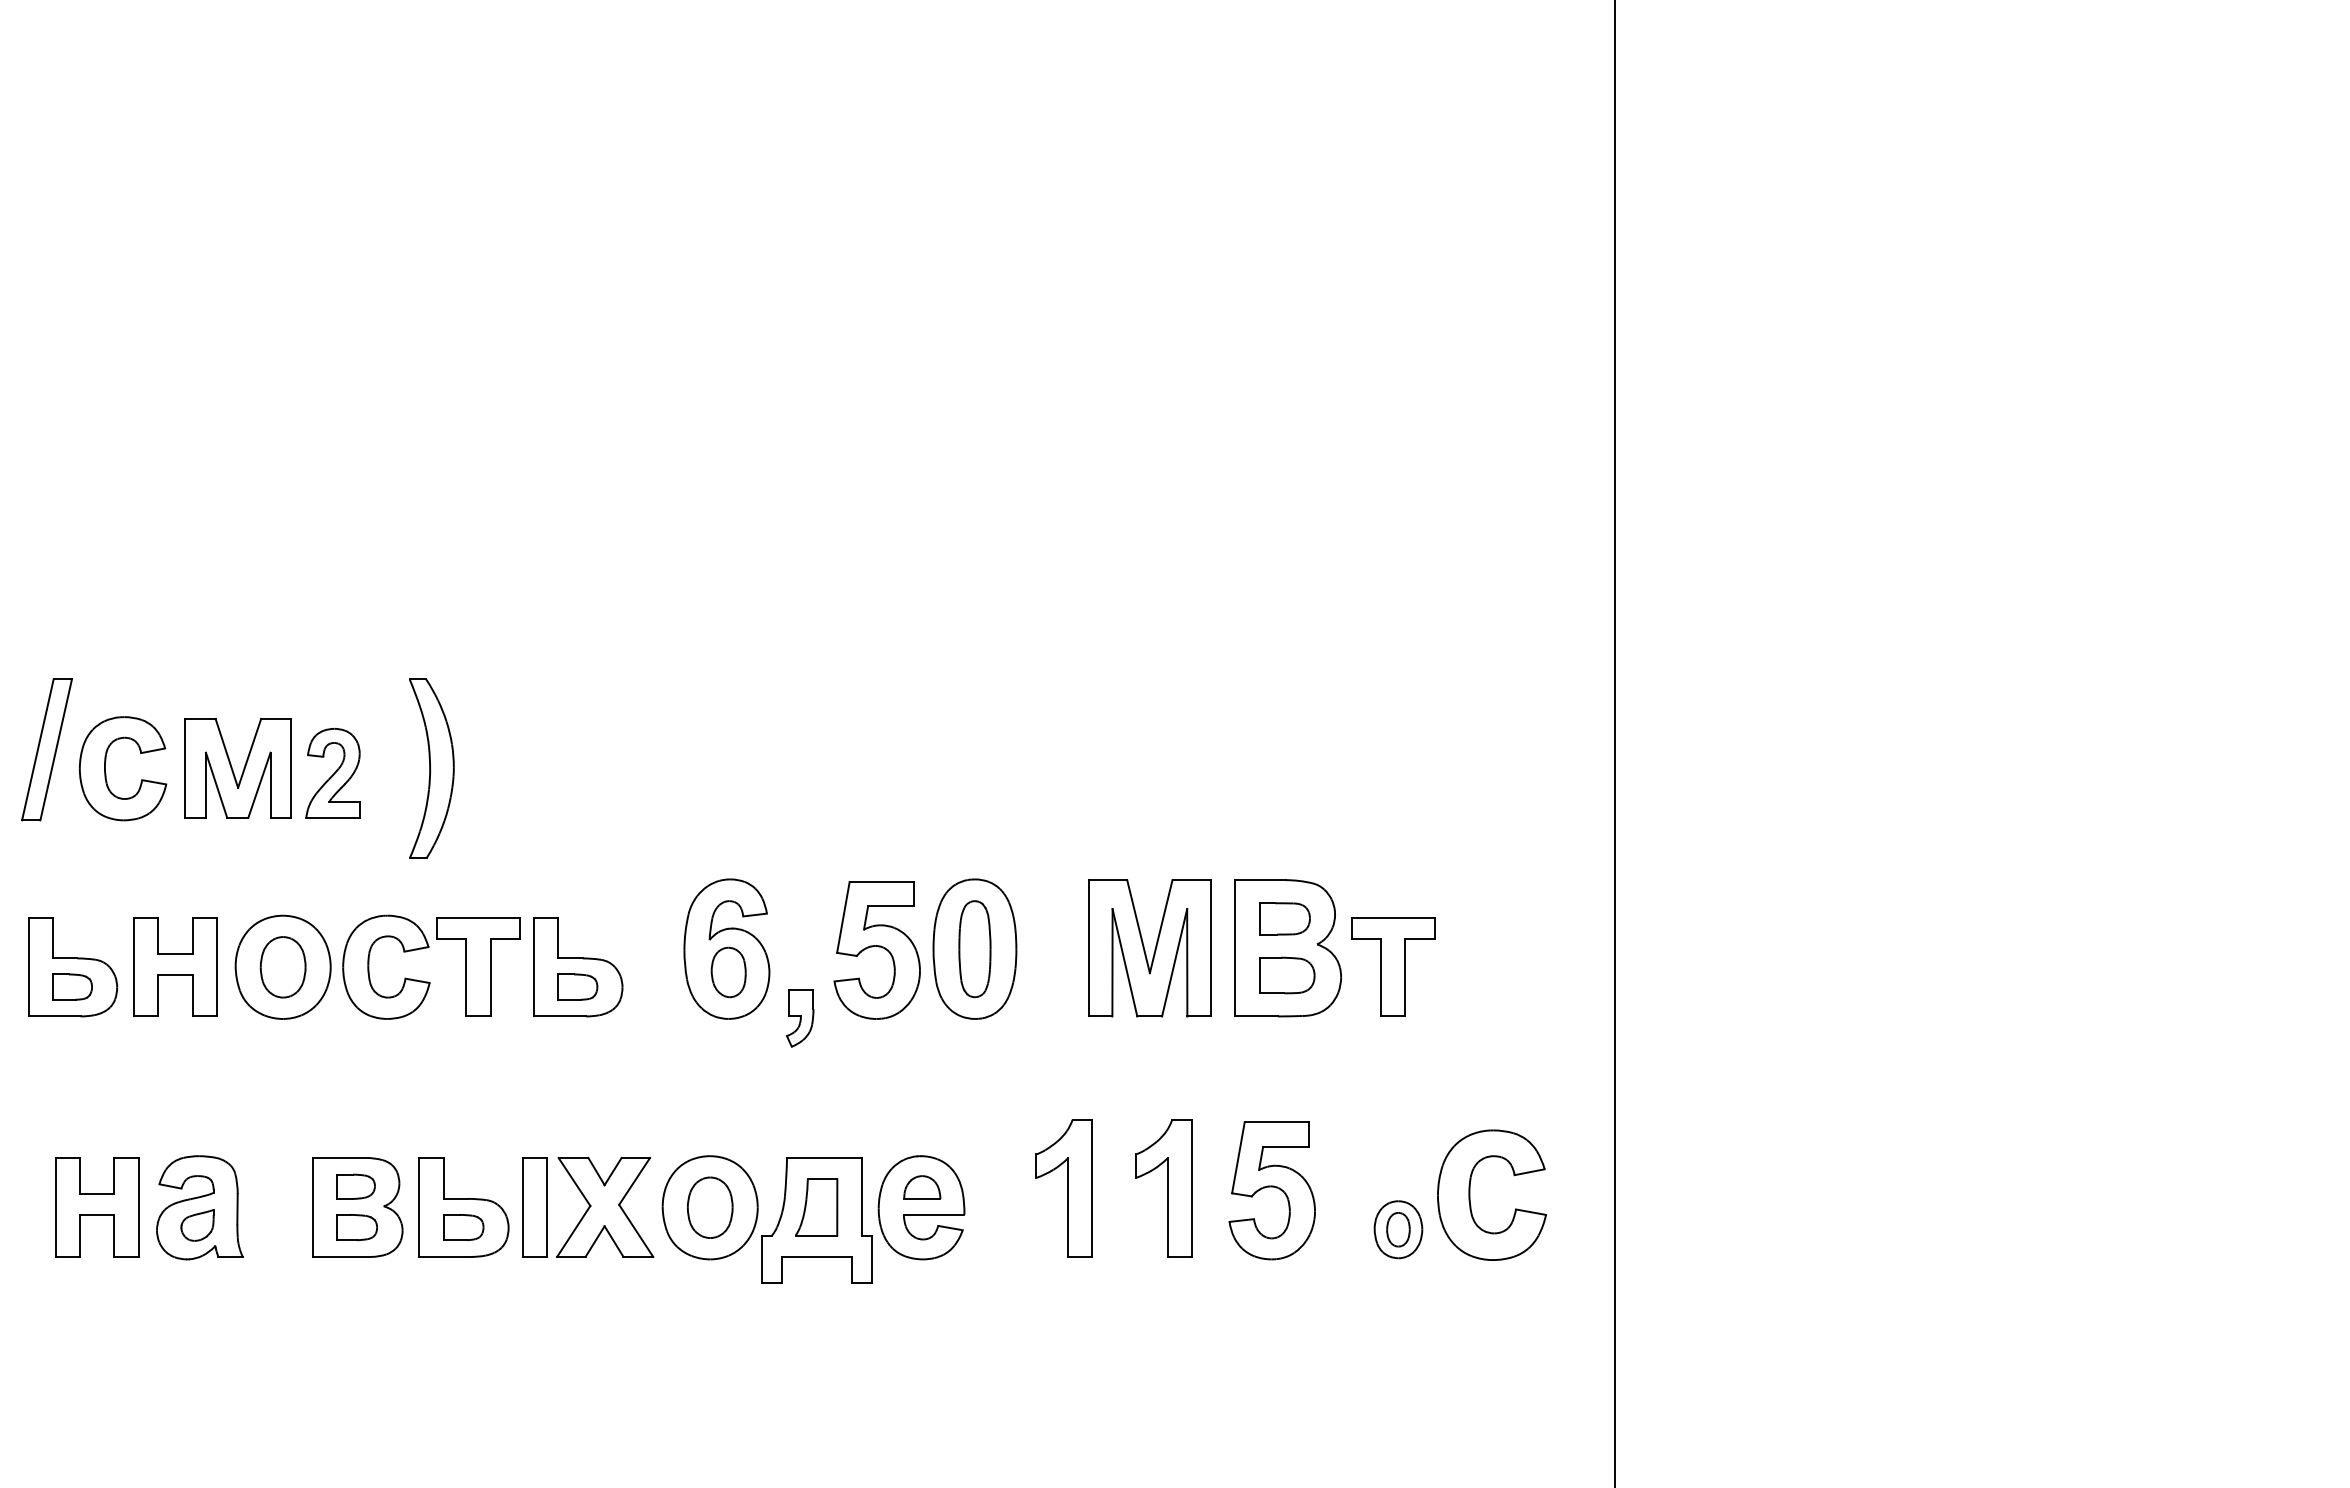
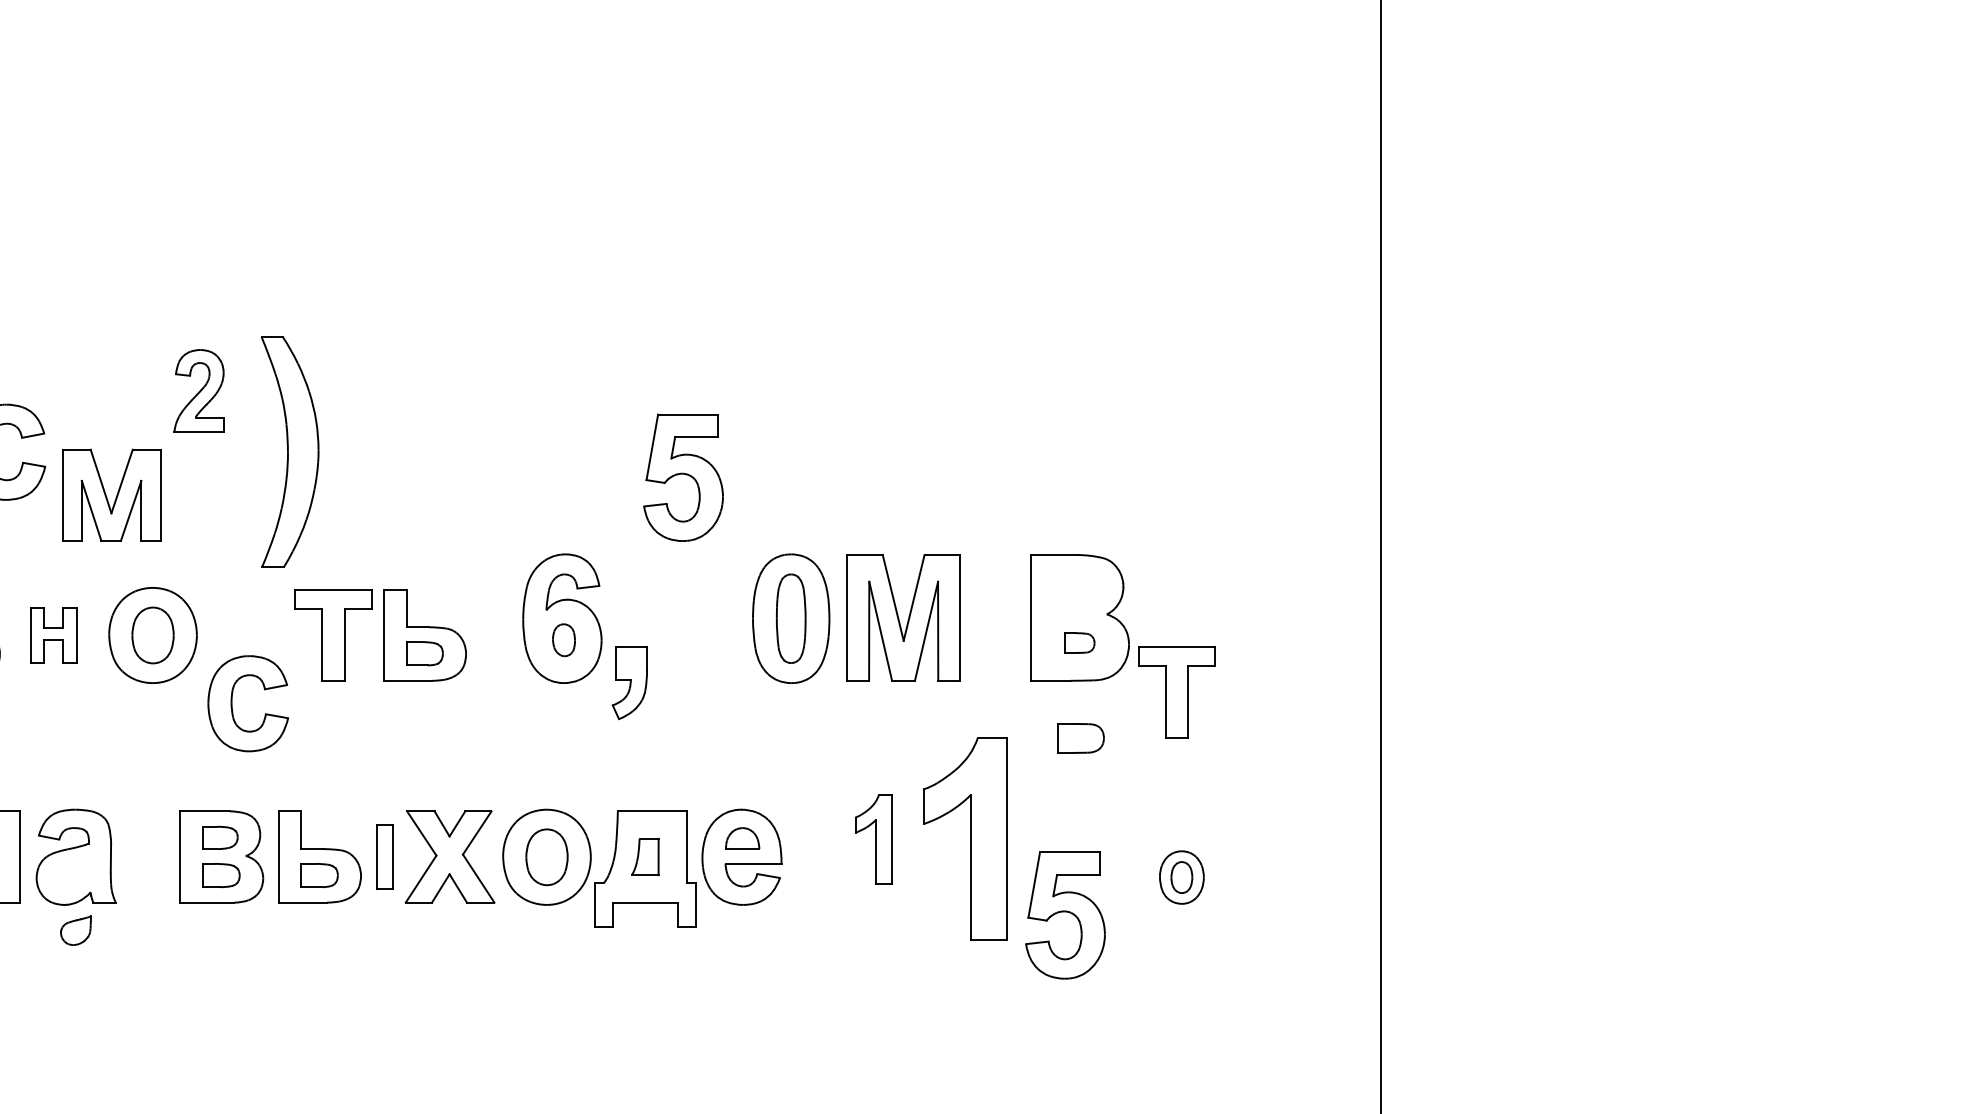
part: (237, 768) -> (110, 495), moved
part: (431, 768) -> (289, 452), size x1.4
part: (332, 773) -> (198, 391), moved
part: (1284, 918) -> (1080, 738), moved
part: (1149, 948) -> (903, 618), moved
part: (876, 950) -> (682, 477), moved
part: (175, 966) -> (53, 634), size x0.6
part: (369, 966) -> (232, 702), moved
part: (1393, 966) -> (1177, 691), moved
part: (728, 972) -> (563, 640), size x0.7
part: (1287, 975) -> (1079, 643), size x0.6
part: (800, 1018) -> (630, 682), size x1.4
part: (1063, 1188) -> (872, 839), size x0.7
part: (1163, 1188) -> (965, 839), size x1.6
part: (1271, 1190) -> (1064, 915), moved
part: (1470, 1194) -> (1248, 845), removed
part: (534, 1207) -> (384, 857), size x0.7
part: (816, 1207) -> (645, 857), size x0.7
part: (197, 1225) -> (75, 930), moved

